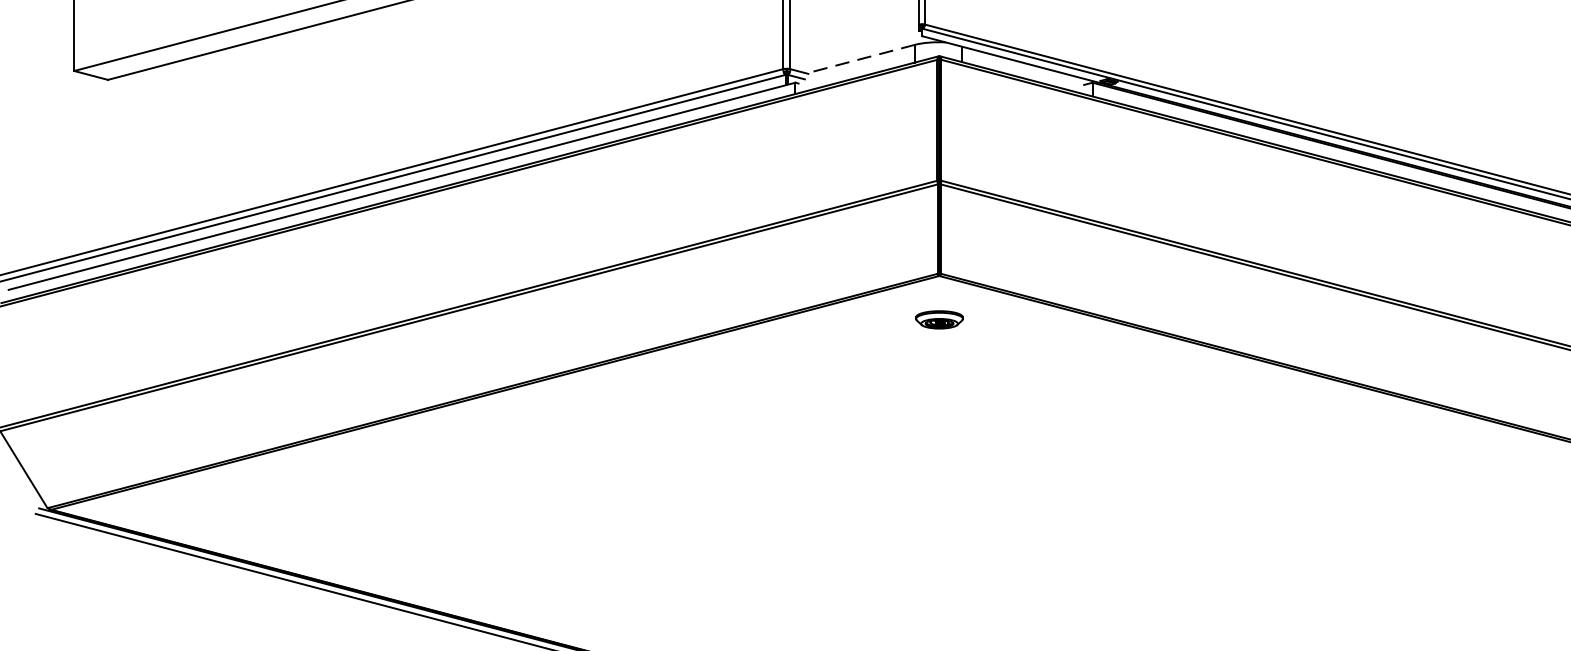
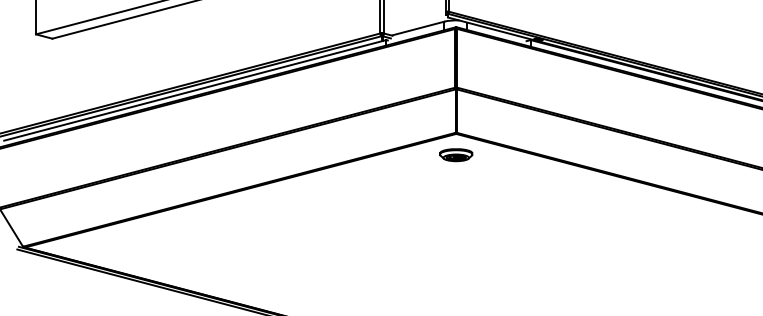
line: (861, 58) -> (418, 28), dashed -> solid
part: (939, 320) -> (456, 155), size x1.43

